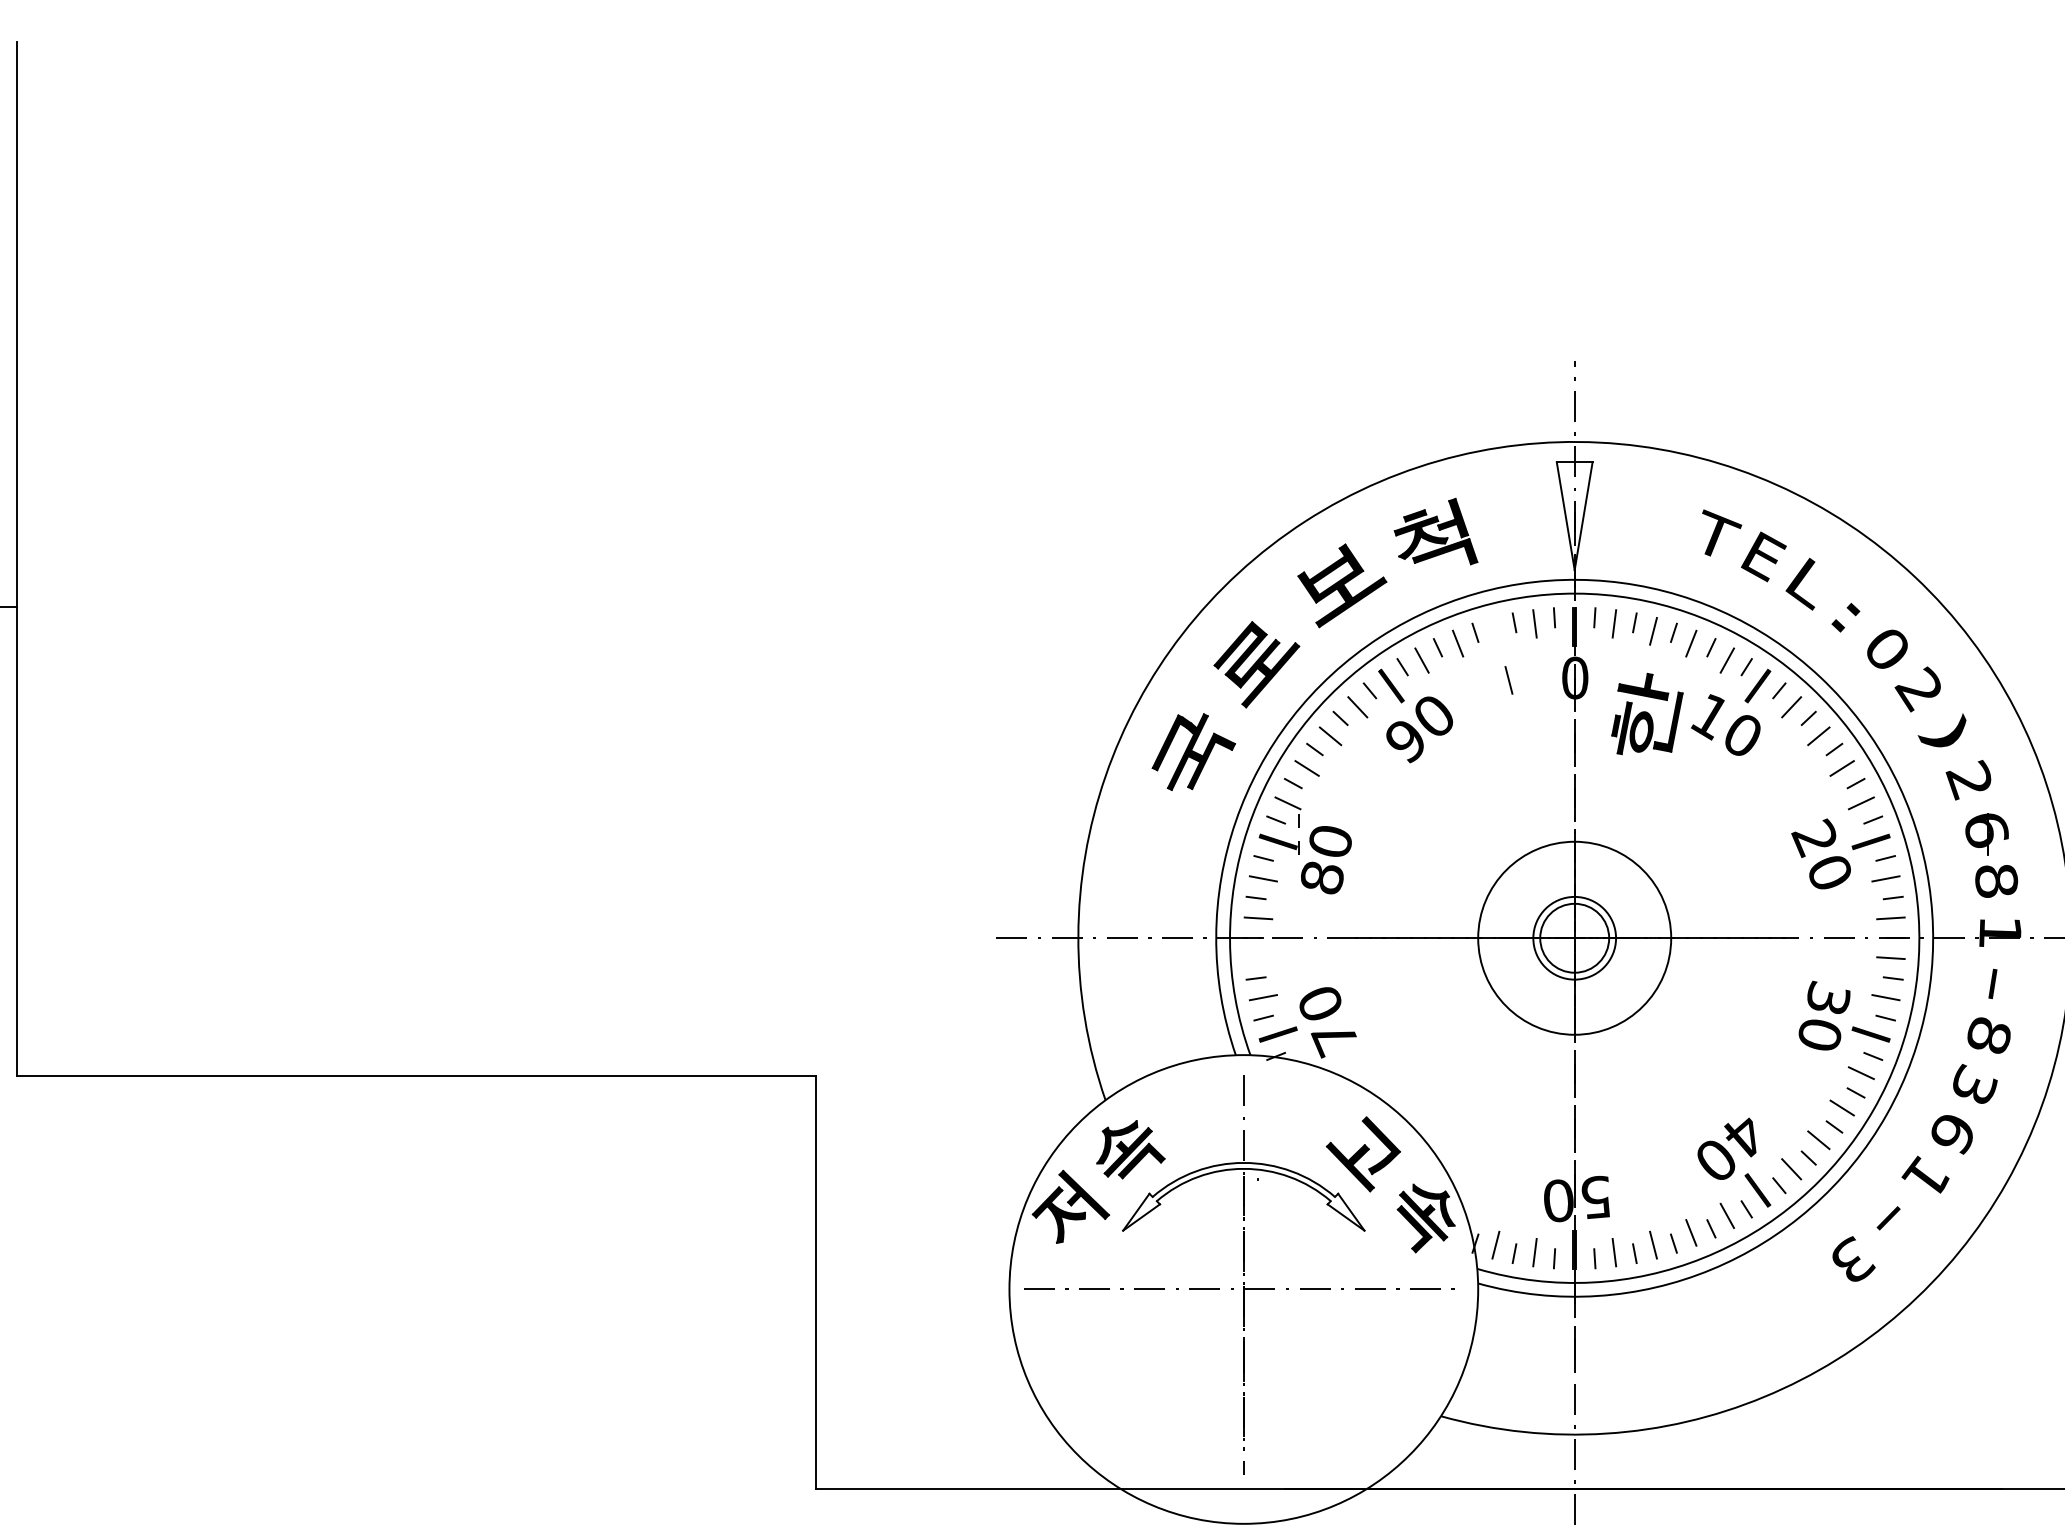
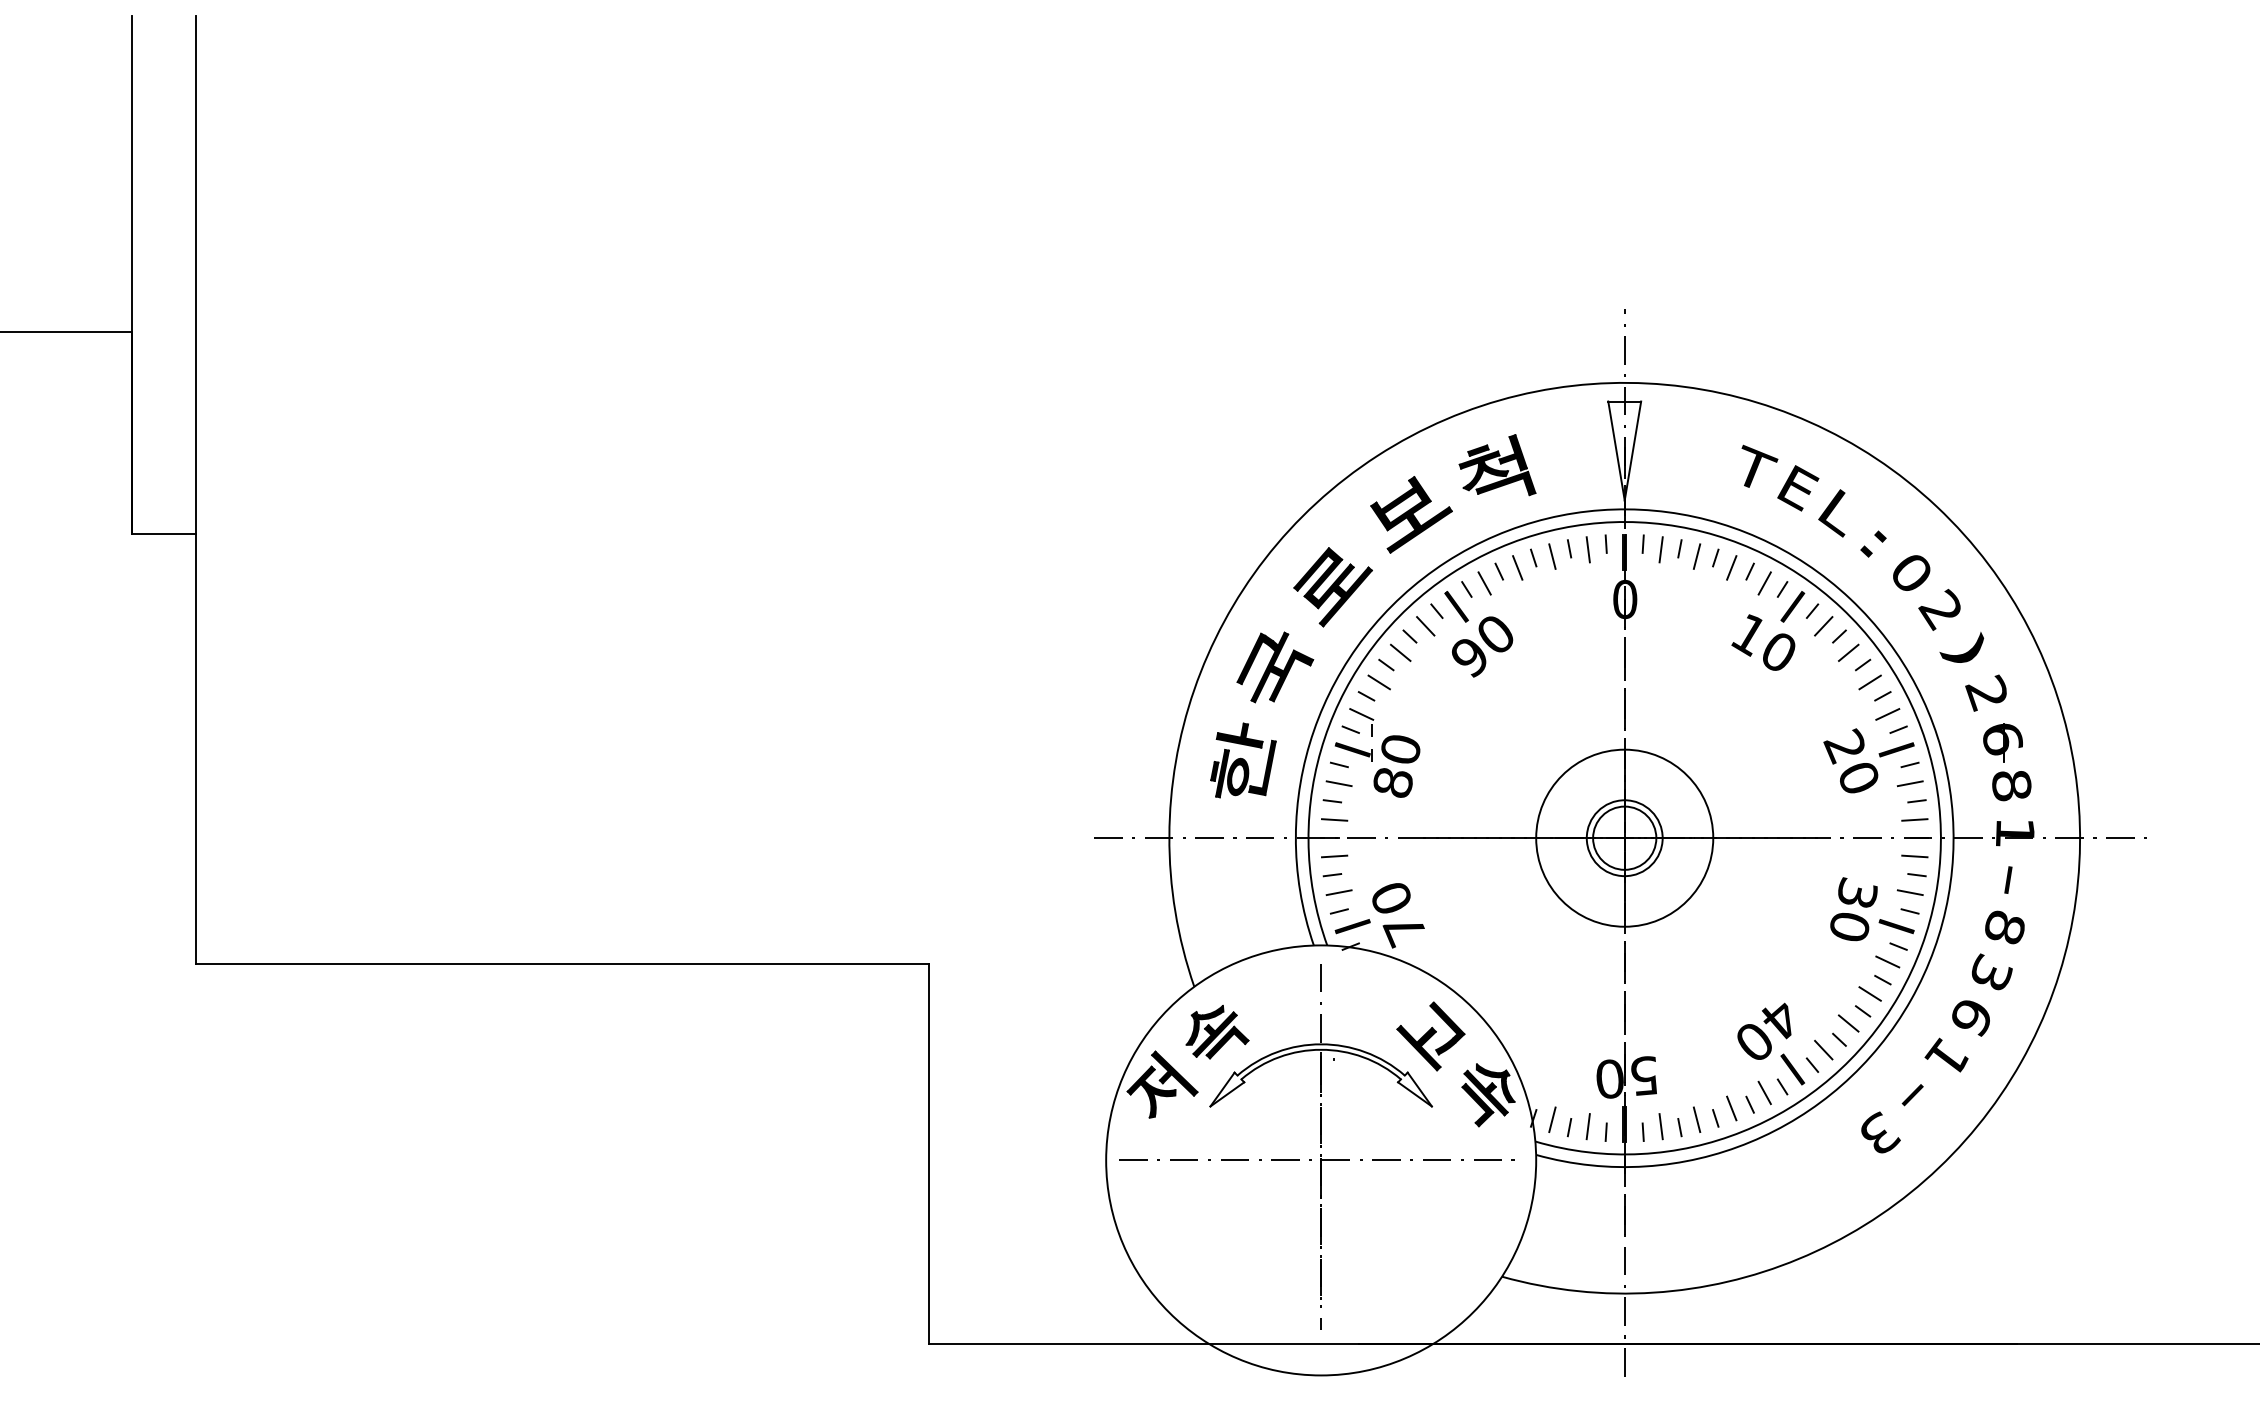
line: (1509, 680) -> (1552, 556), moved
part: (1647, 714) -> (1243, 760), moved
line: (1258, 958) -> (1334, 856), added

